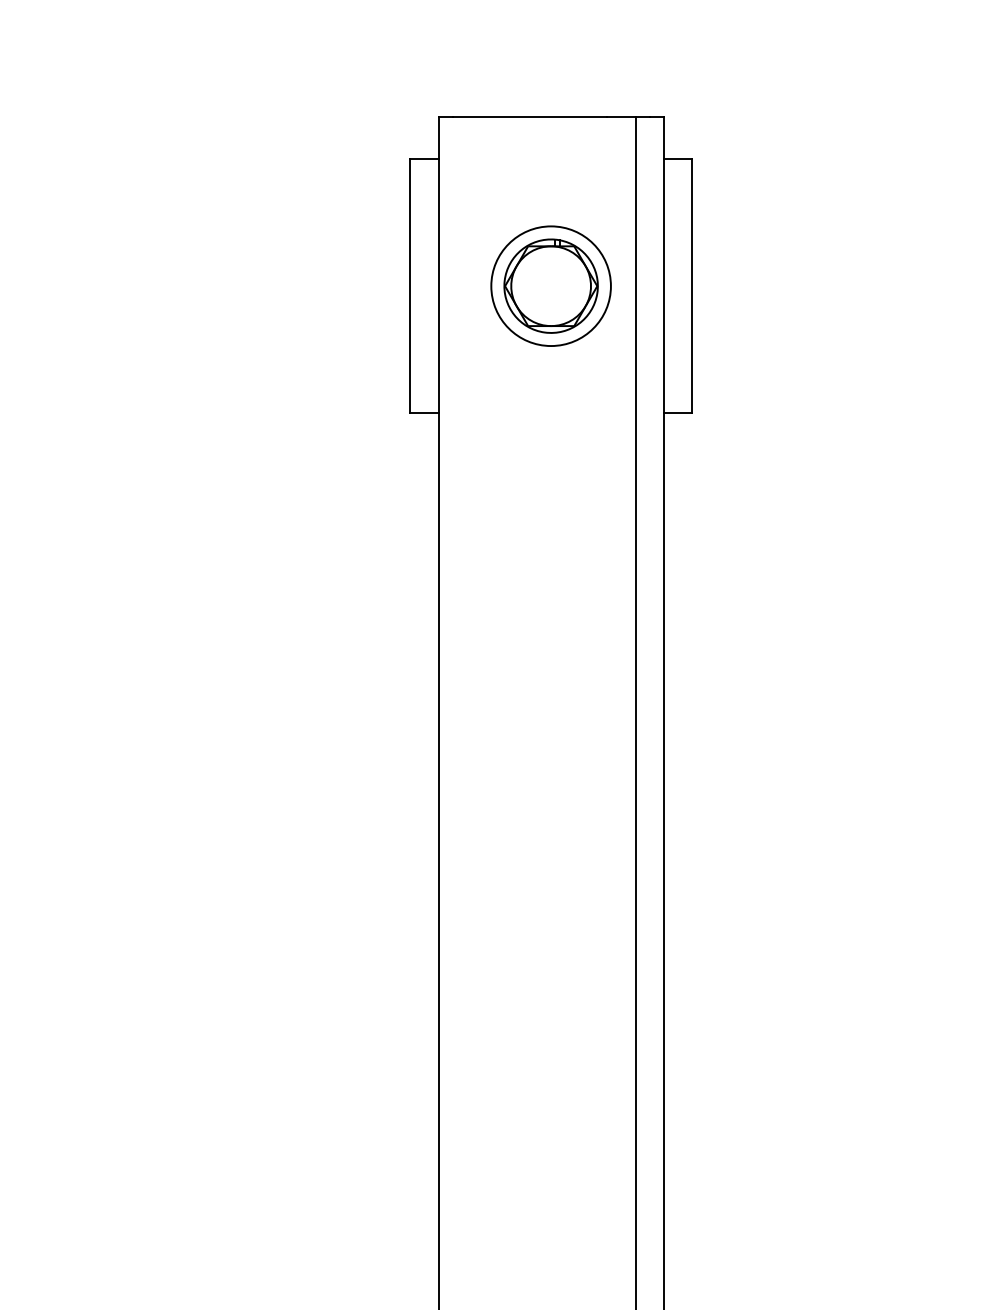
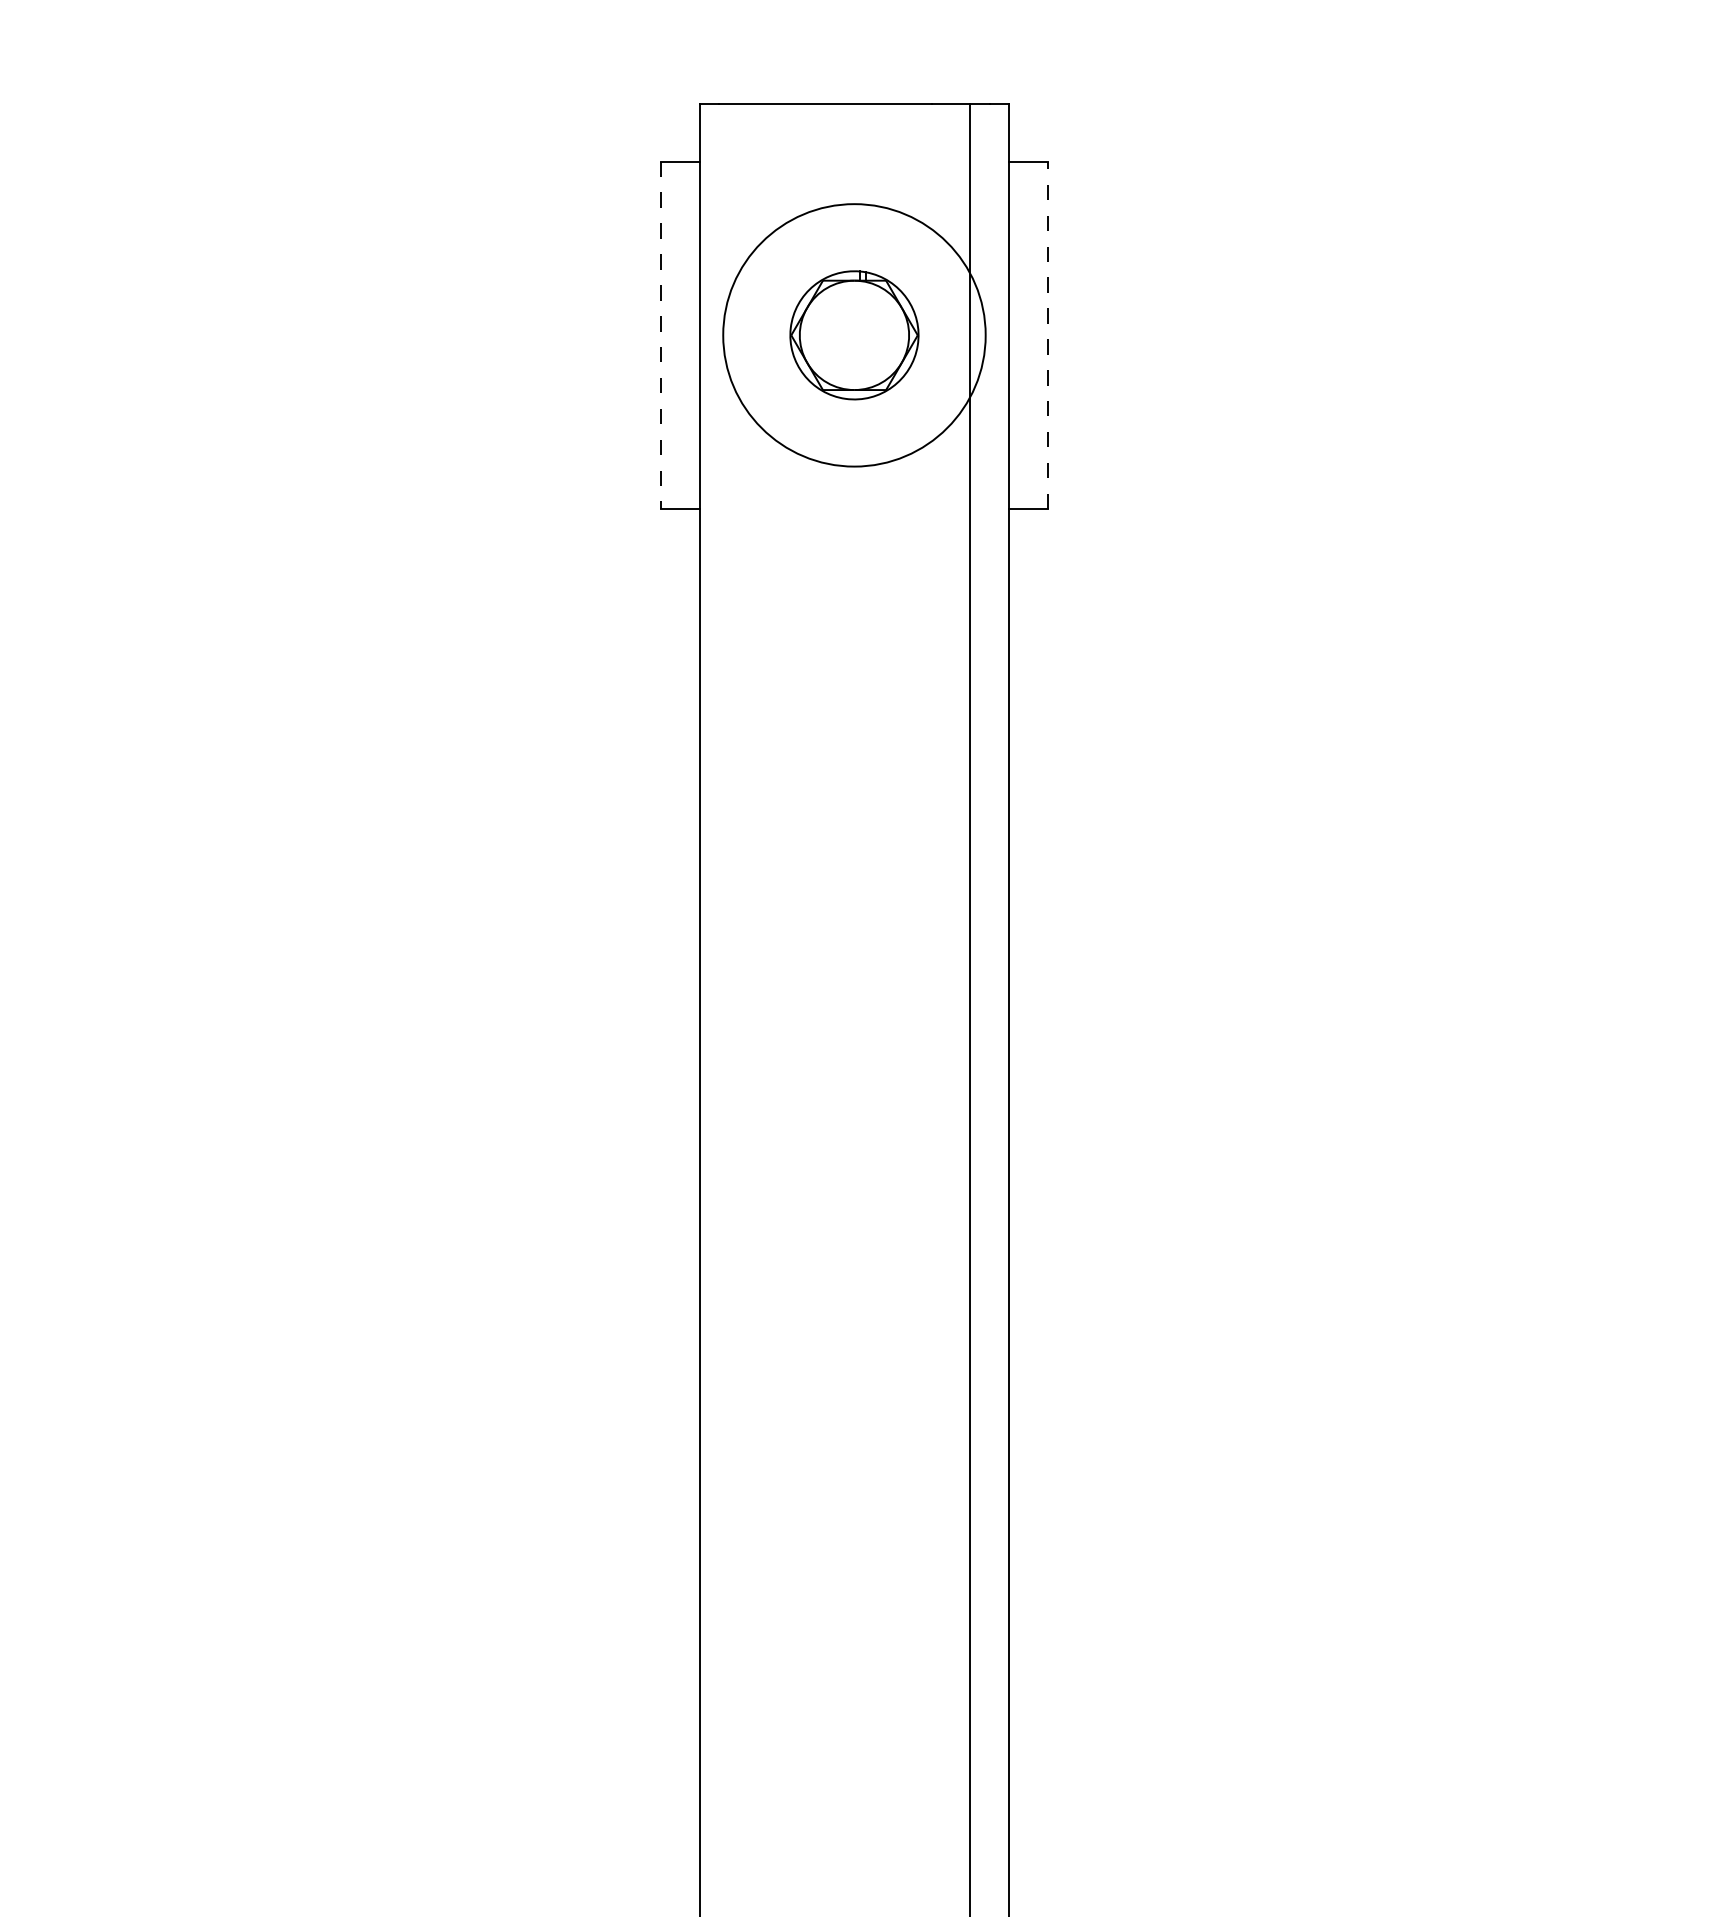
line: (410, 286) -> (661, 335), solid -> dashed
circle: (551, 286) -> (854, 335), size x1.6
line: (691, 286) -> (1047, 335), solid -> dashed

